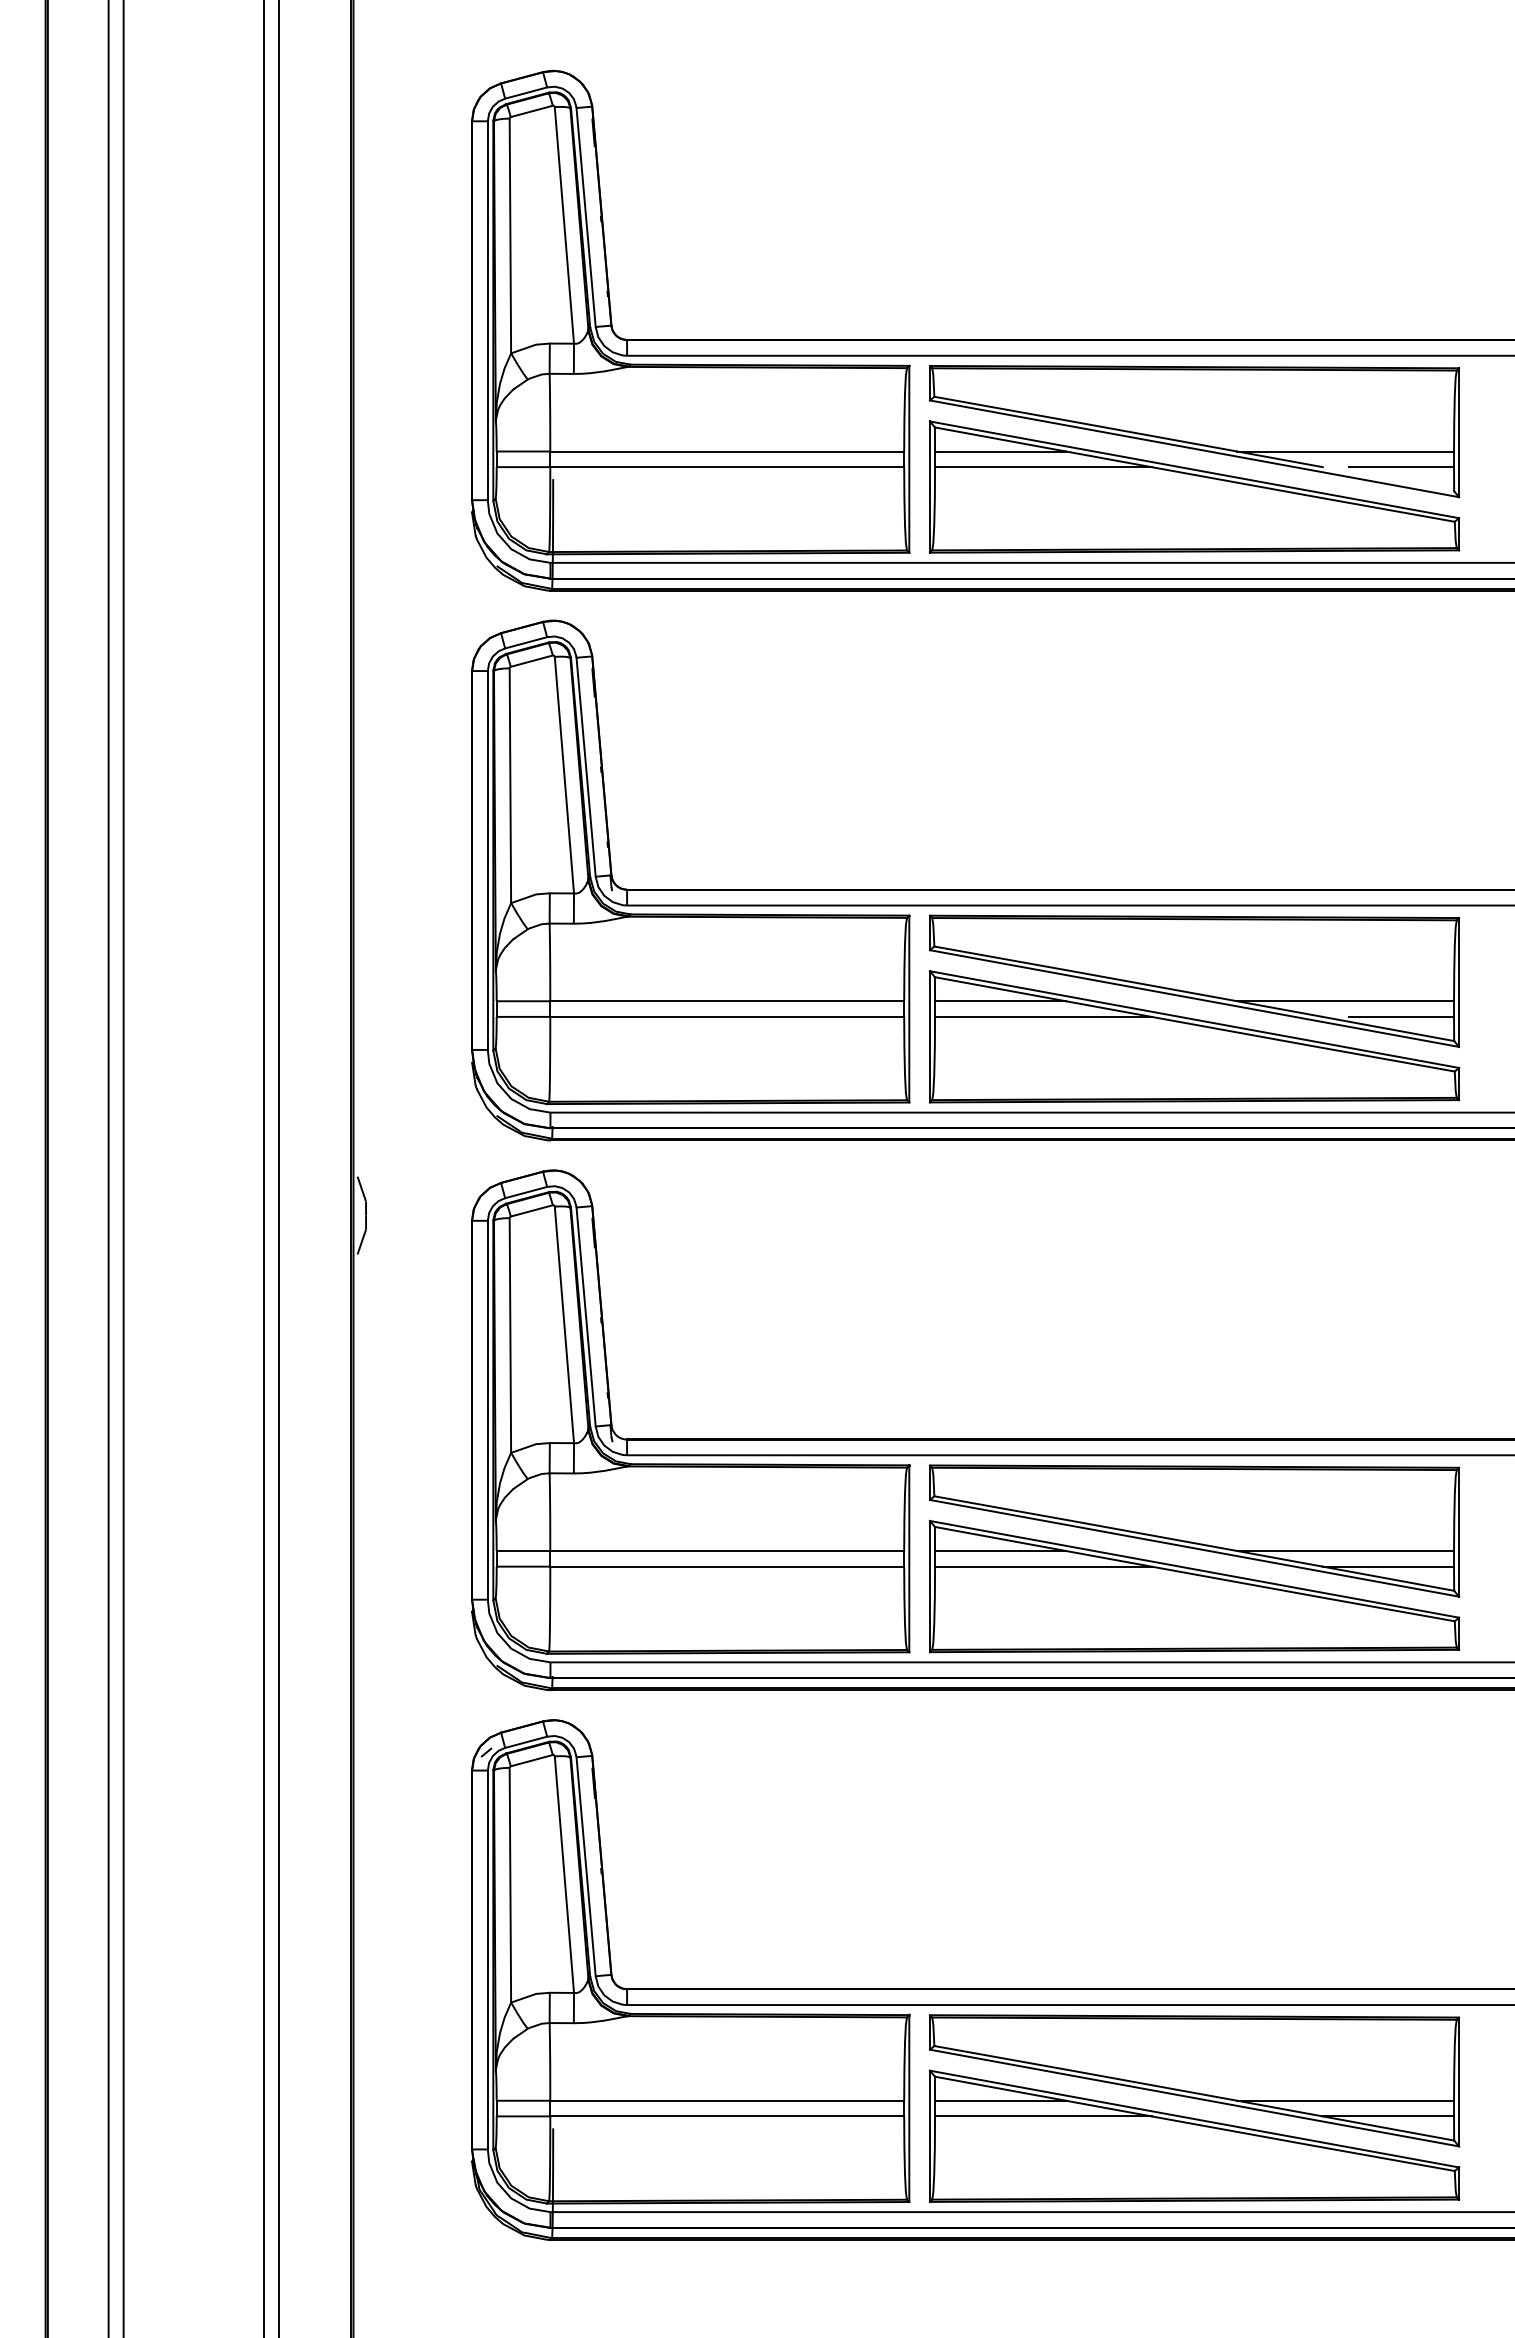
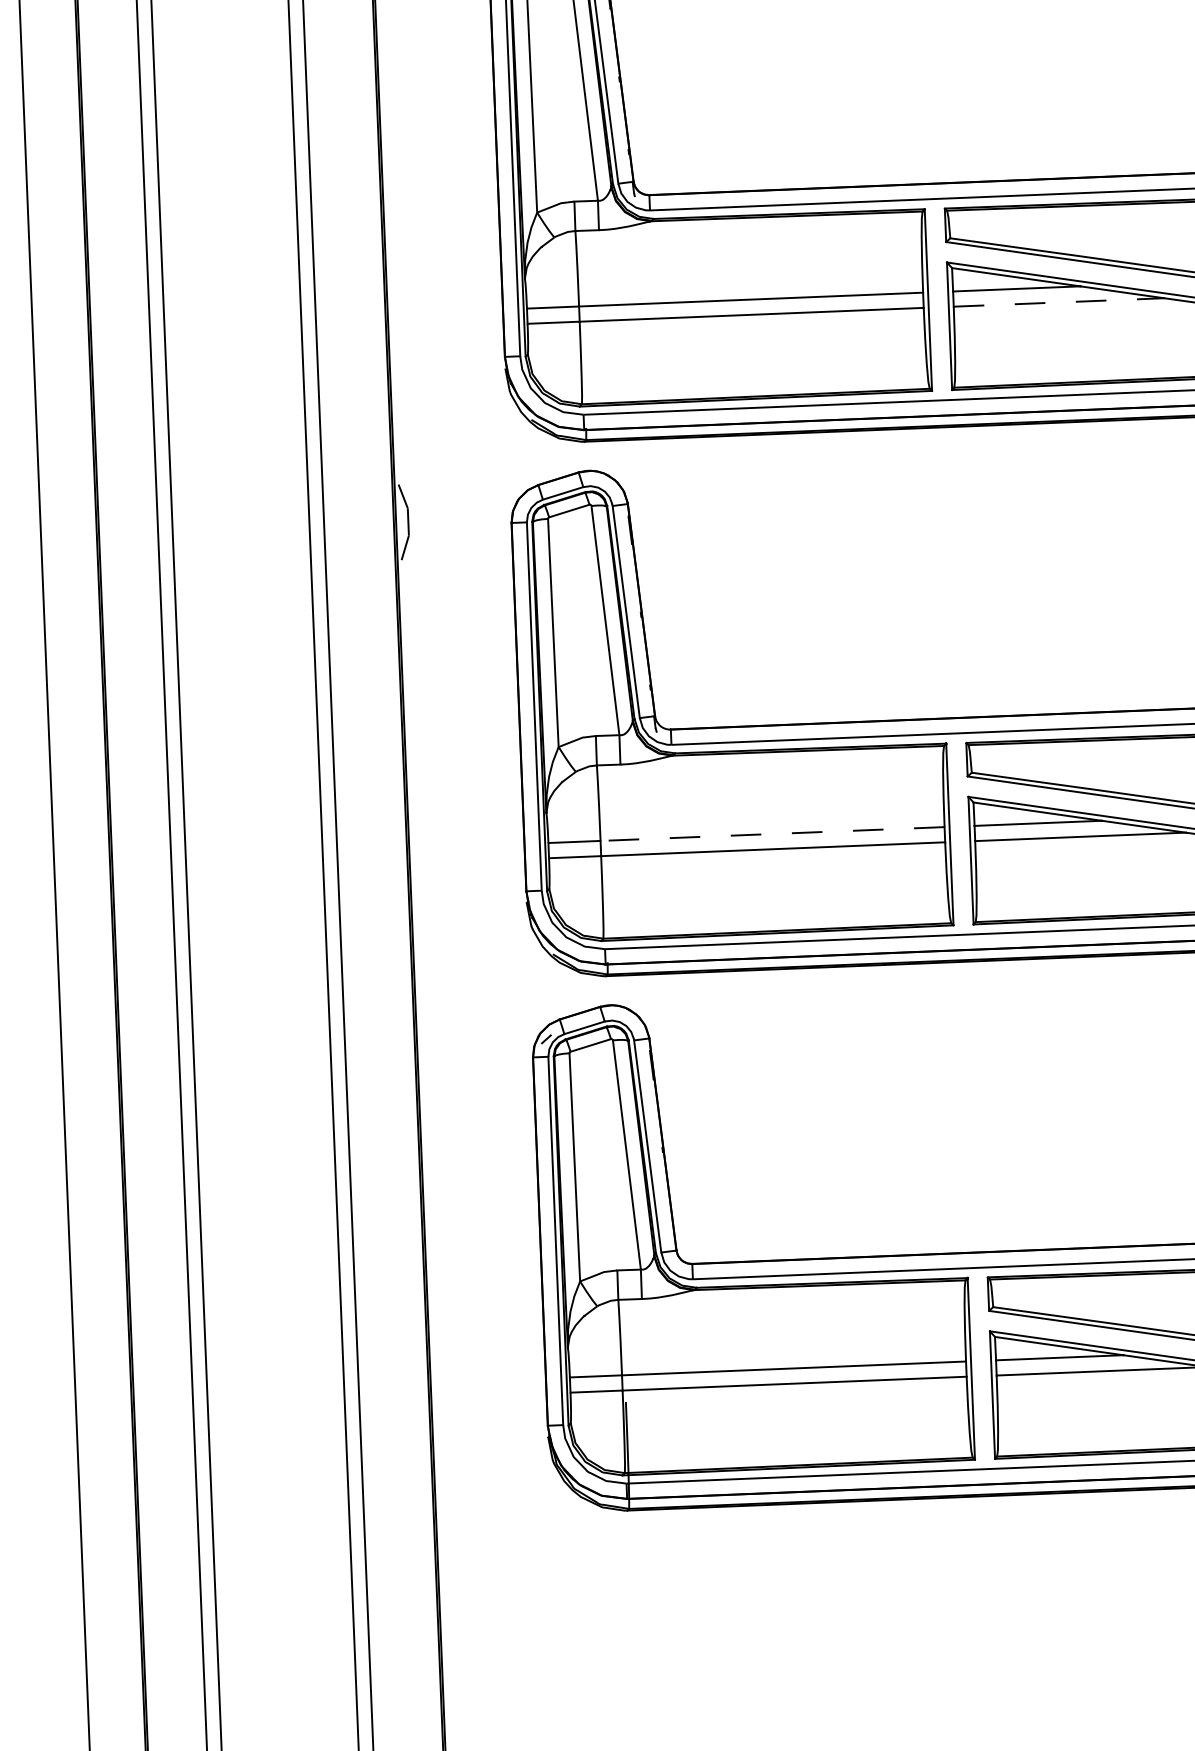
line: (1043, 1016) -> (1059, 302), solid -> dashed
line: (727, 1551) -> (772, 834), solid -> dashed

